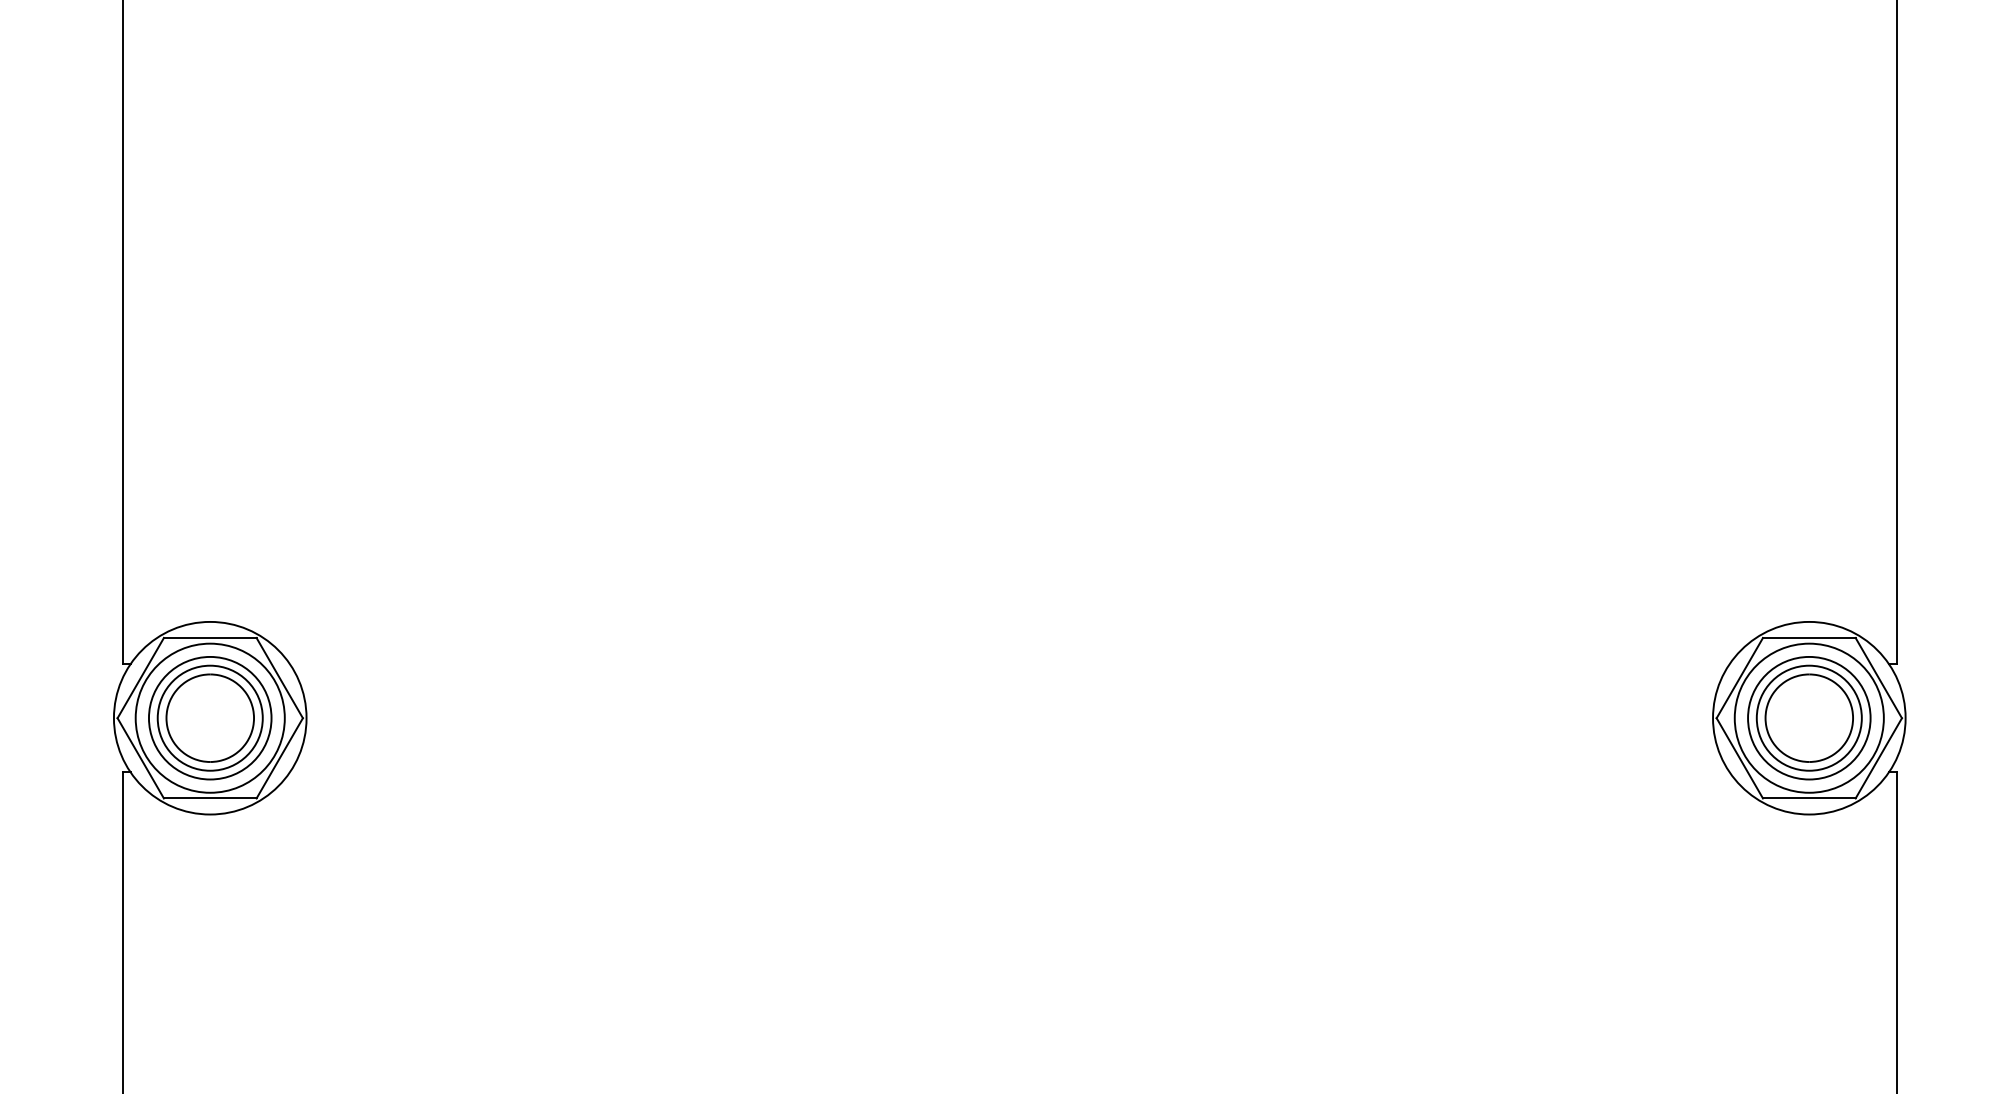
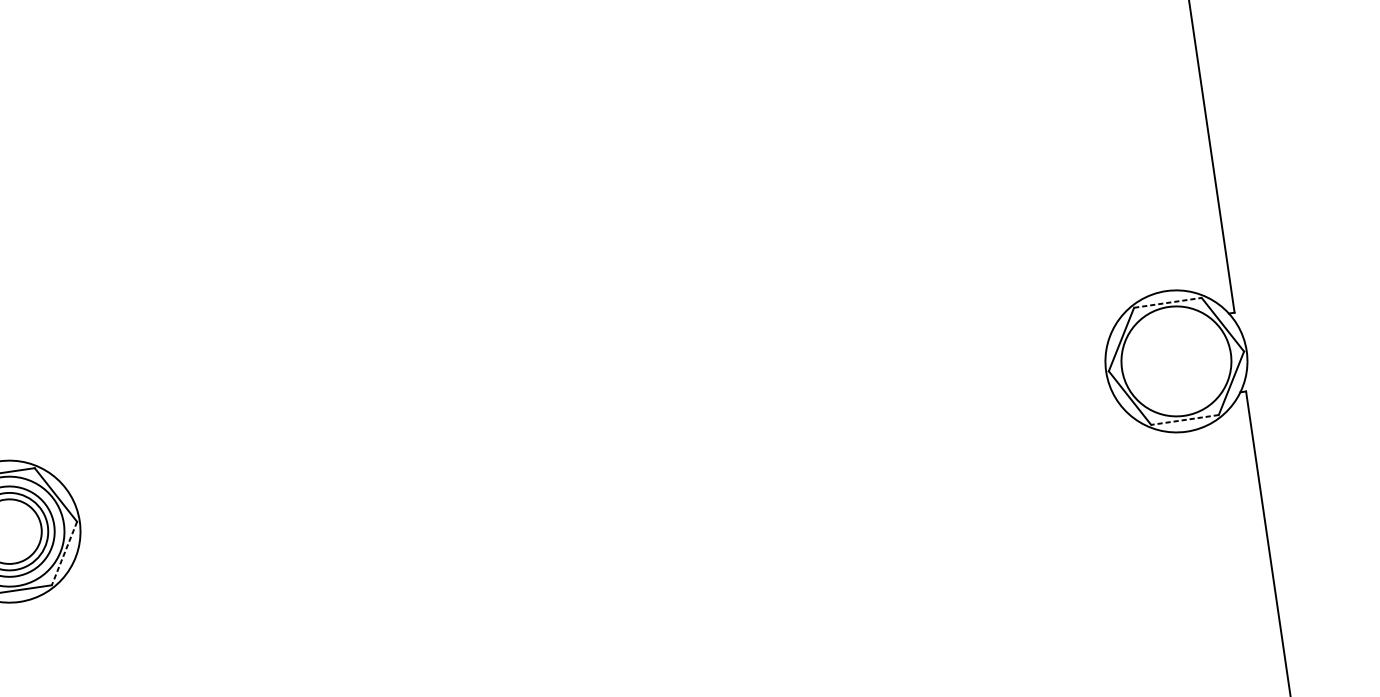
line: (1809, 637) -> (1167, 302), solid -> dashed
part: (1809, 718) -> (1176, 361), removed
line: (279, 758) -> (64, 553), solid -> dashed
line: (1808, 798) -> (1184, 420), solid -> dashed

